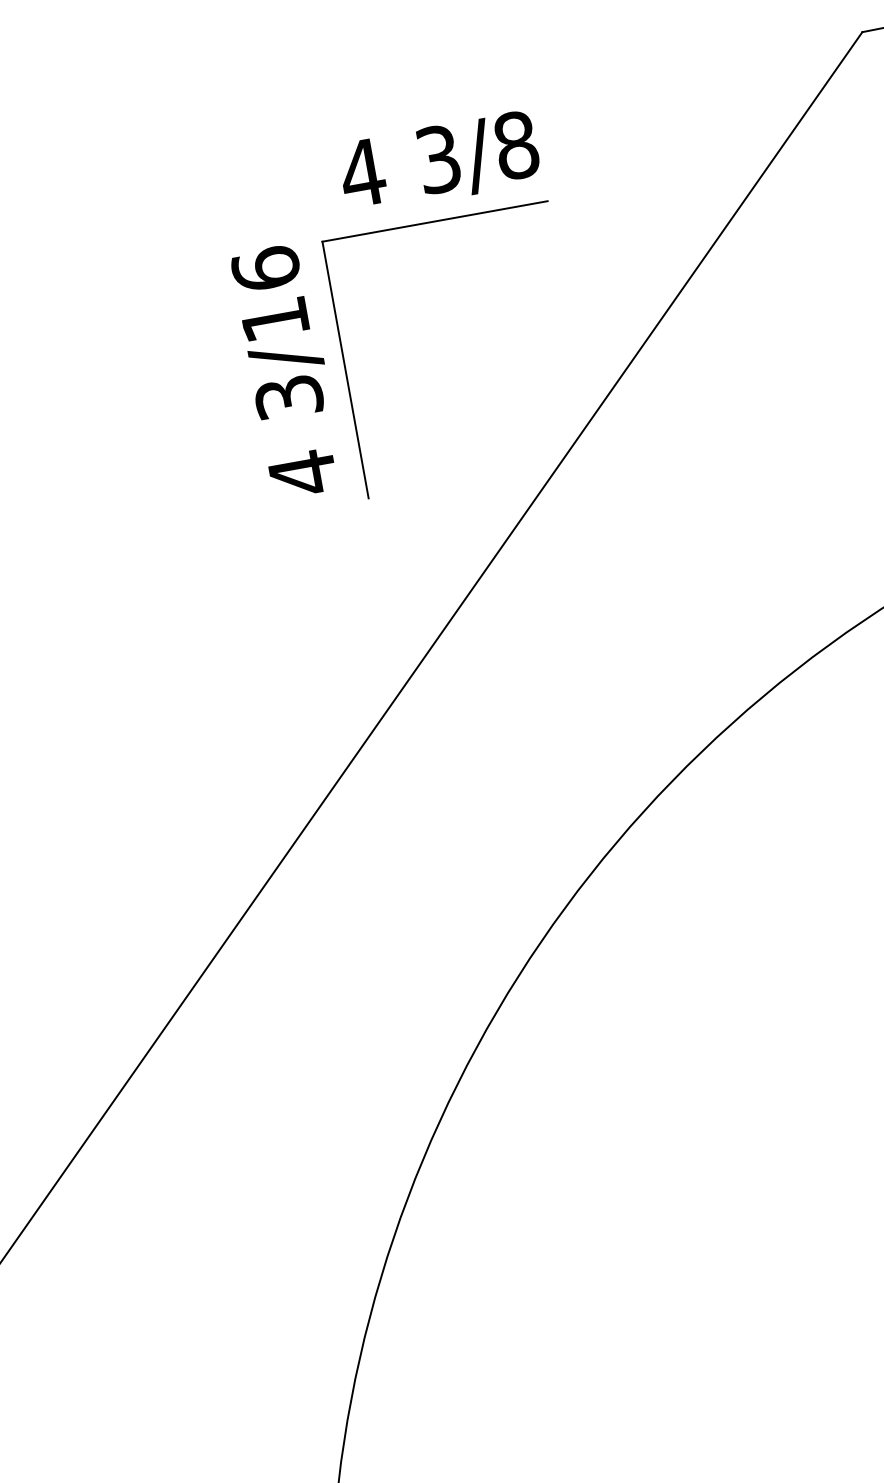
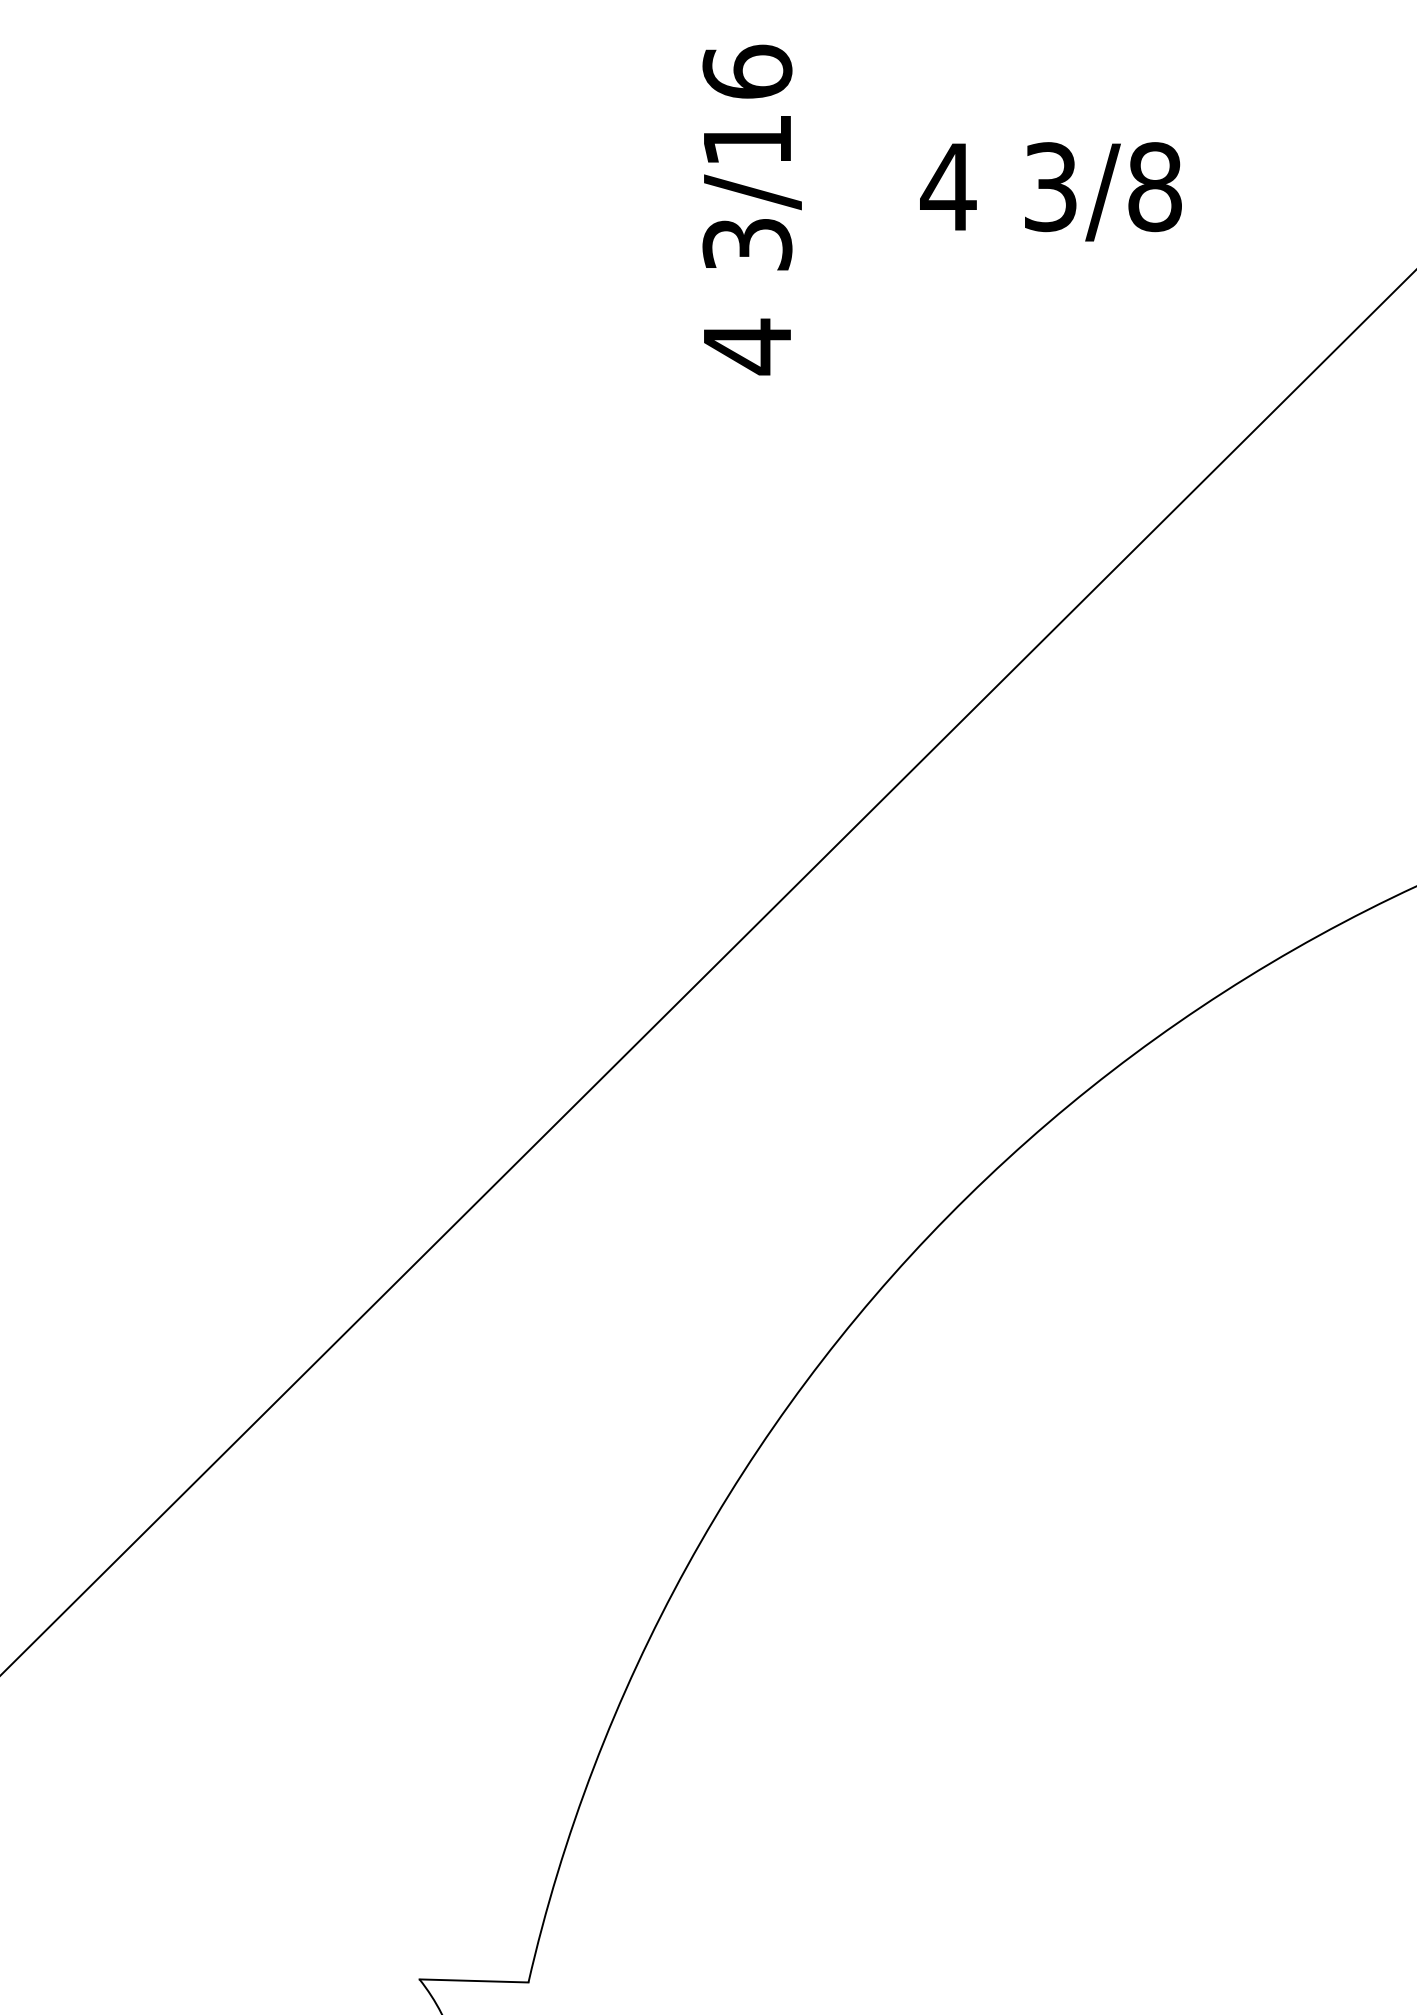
text: (439, 162) -> (1050, 191), moved
part: (345, 369) -> (827, 426), removed
text: (287, 370) -> (751, 209), moved

